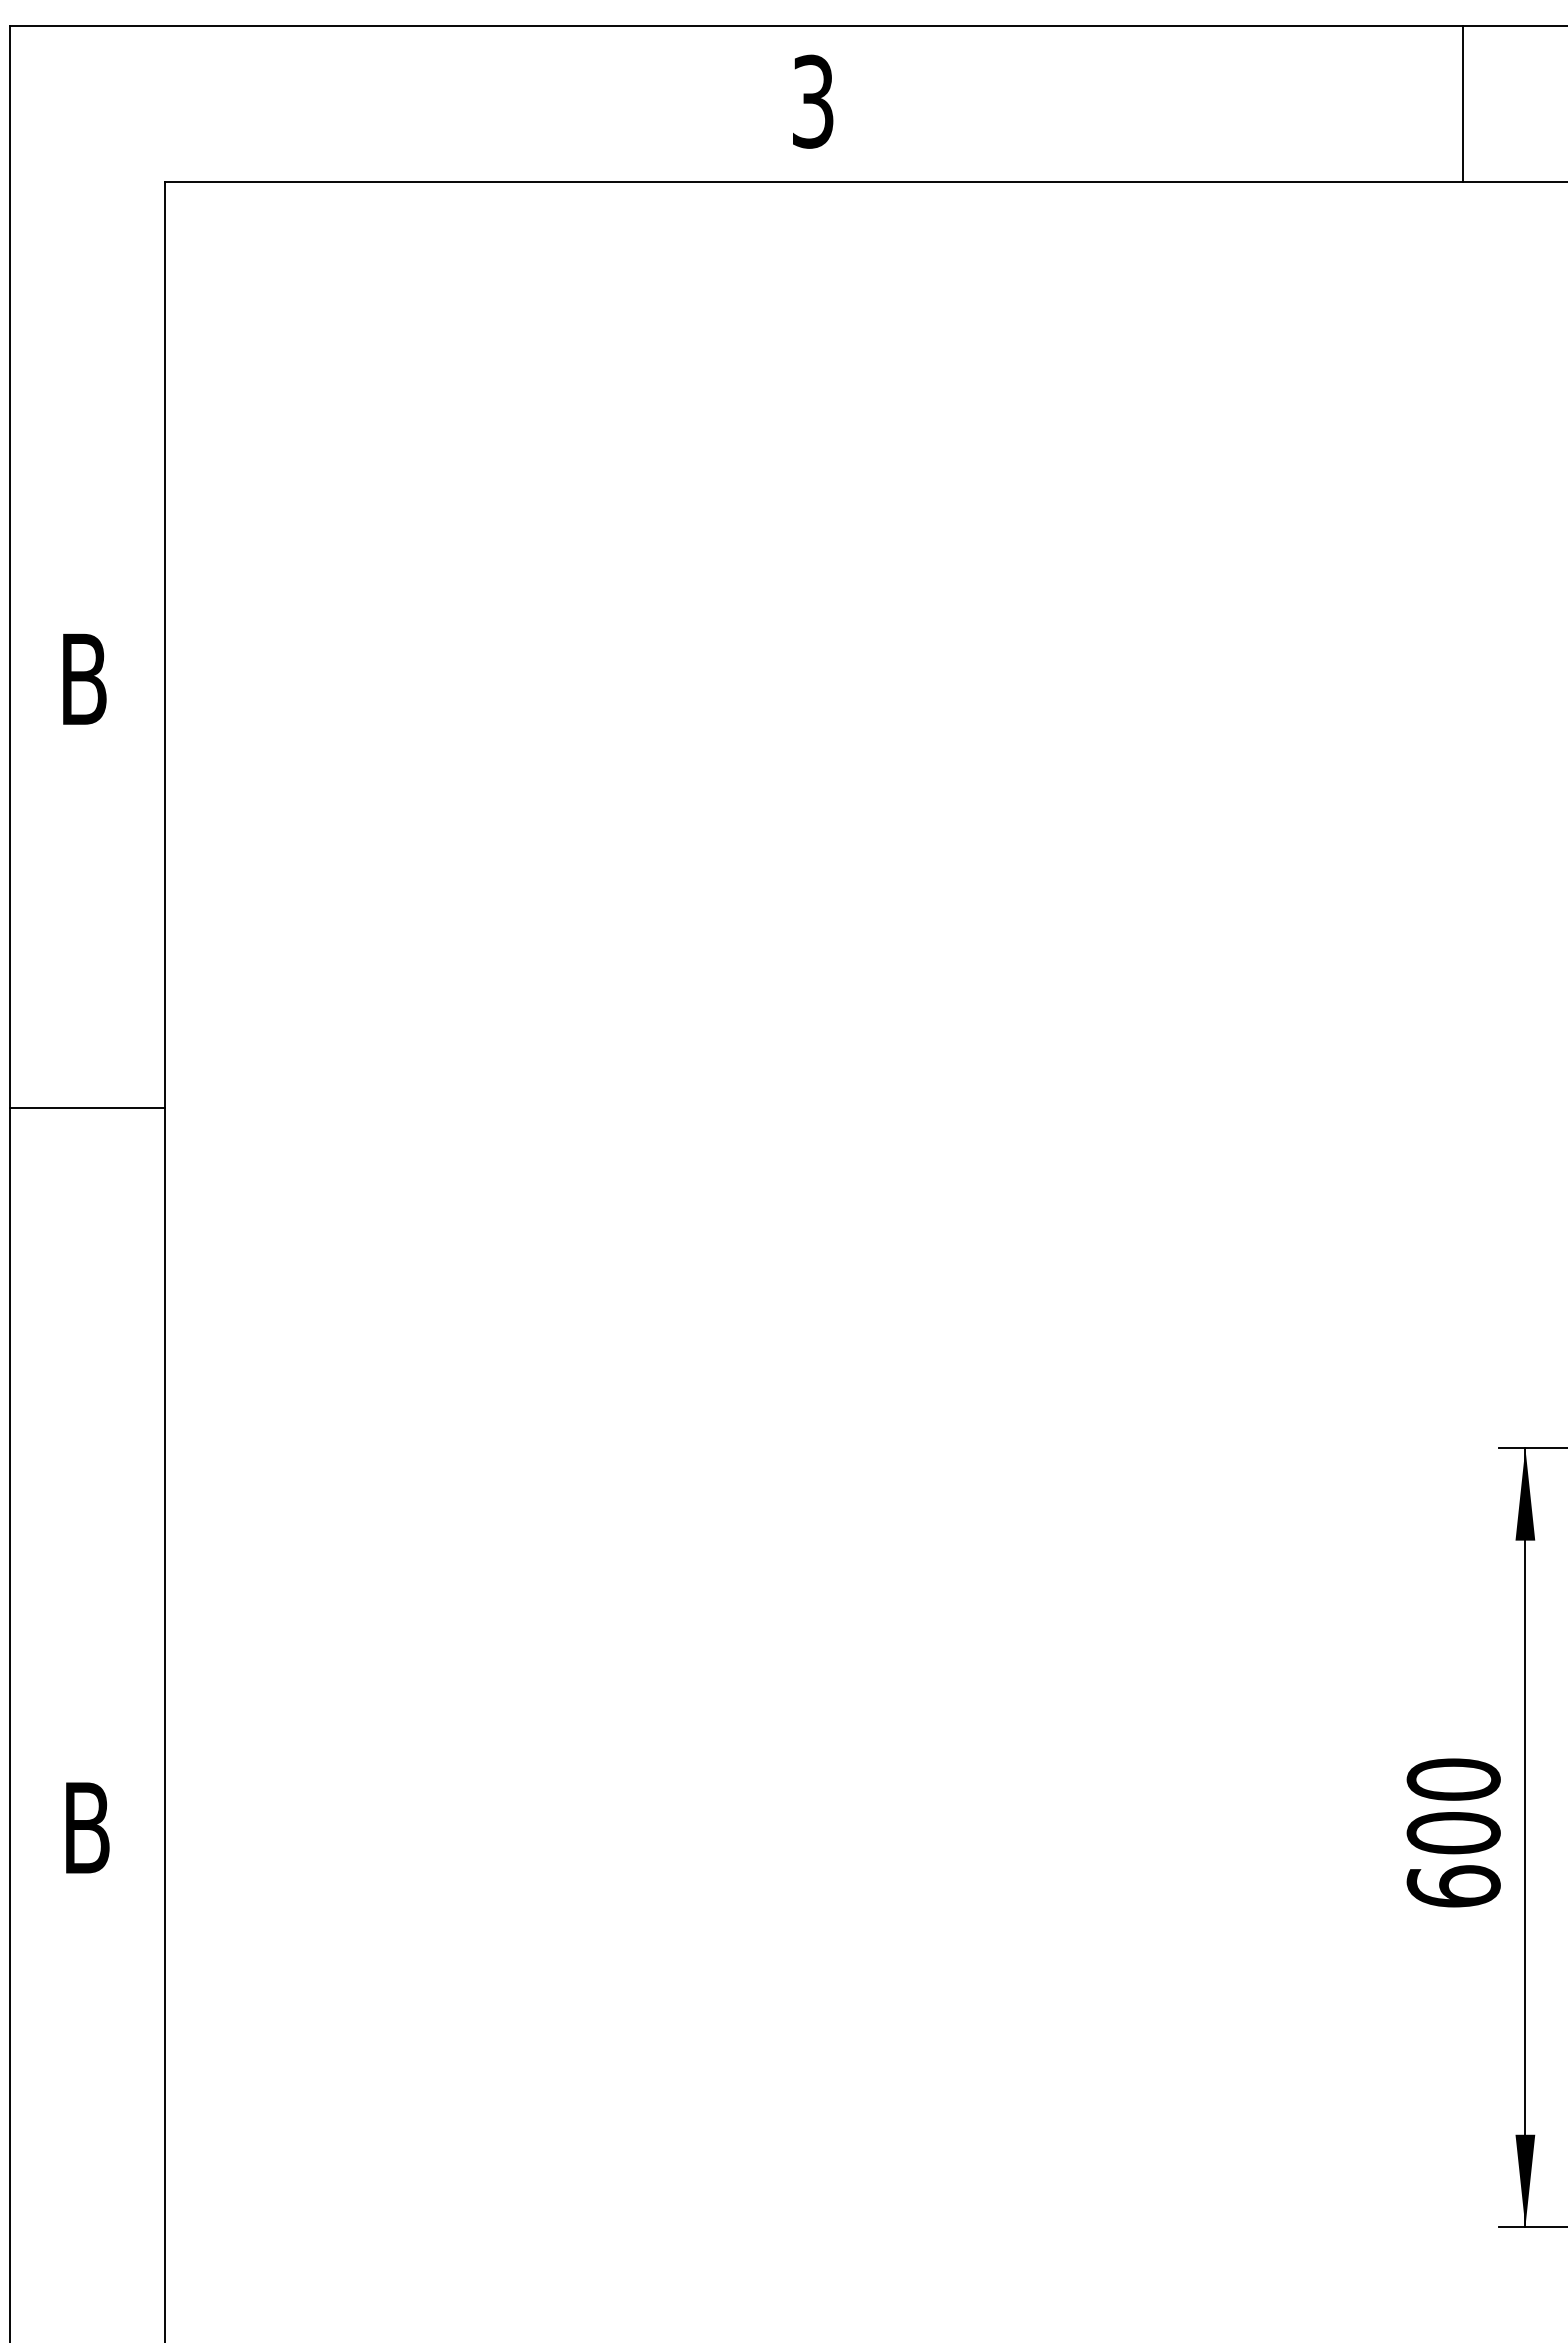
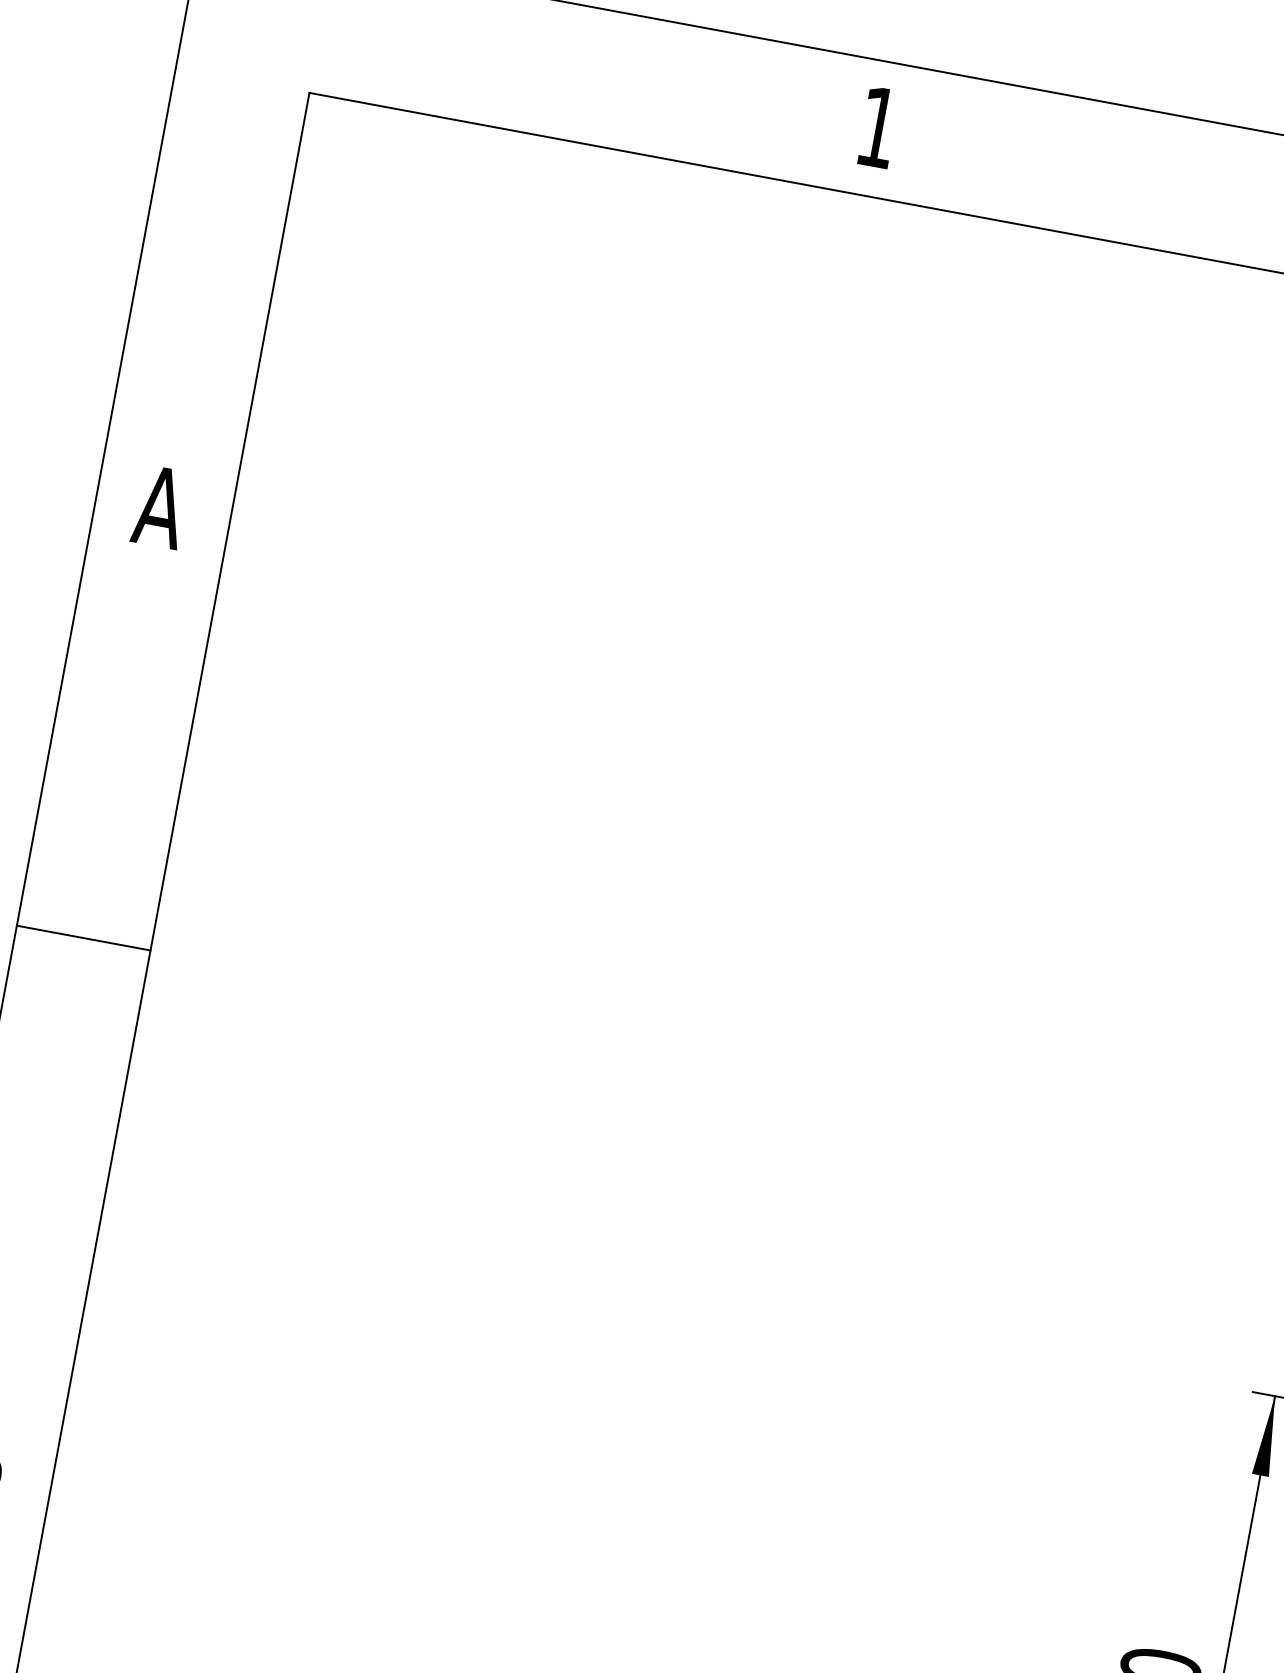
text: (813, 101) -> (878, 127), 3 -> 1
text: (83, 678) -> (160, 506), B -> A
line: (87, 1107) -> (83, 937), moved

